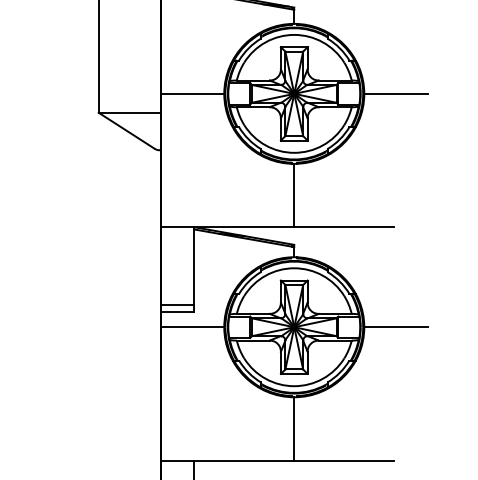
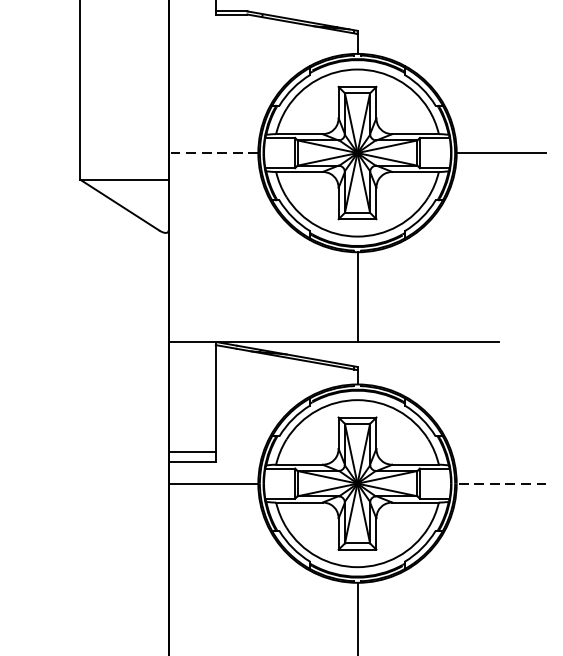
line: (192, 93) -> (213, 152), solid -> dashed
line: (395, 327) -> (500, 484), solid -> dashed

